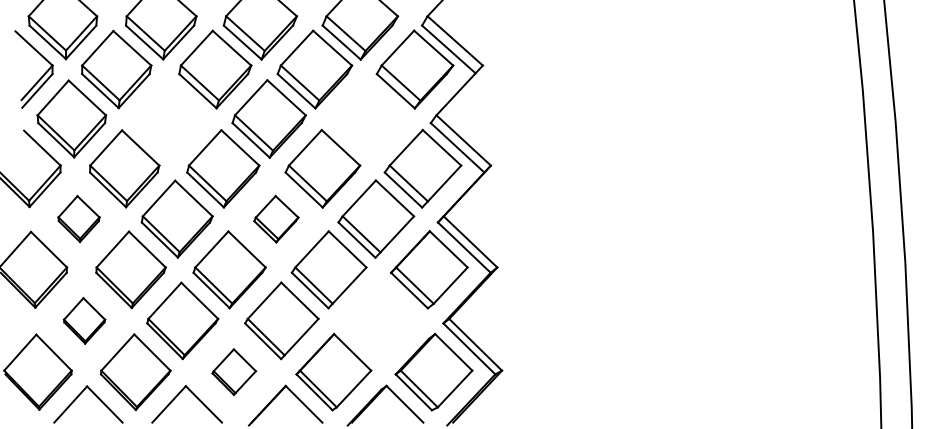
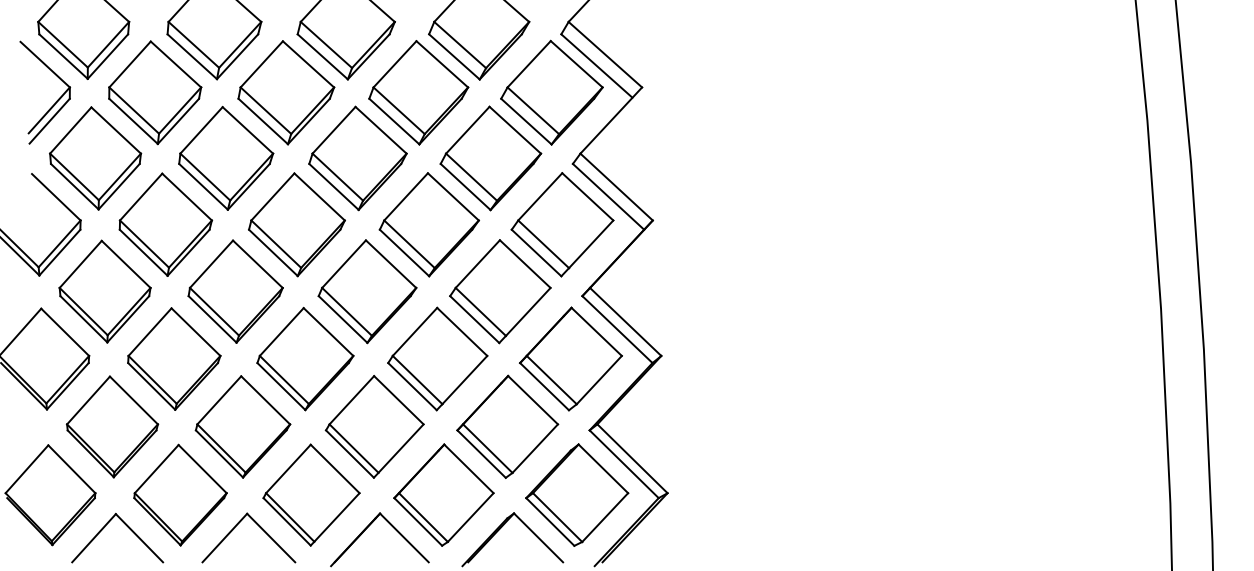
part: (170, 118) -> (226, 158), added
part: (368, 118) -> (490, 158), added
part: (78, 219) -> (104, 291), size x1.67
part: (276, 219) -> (367, 291), size x1.67
part: (84, 320) -> (112, 426), size x1.67
part: (381, 320) -> (507, 426), added
part: (234, 371) -> (311, 494), size x1.67

